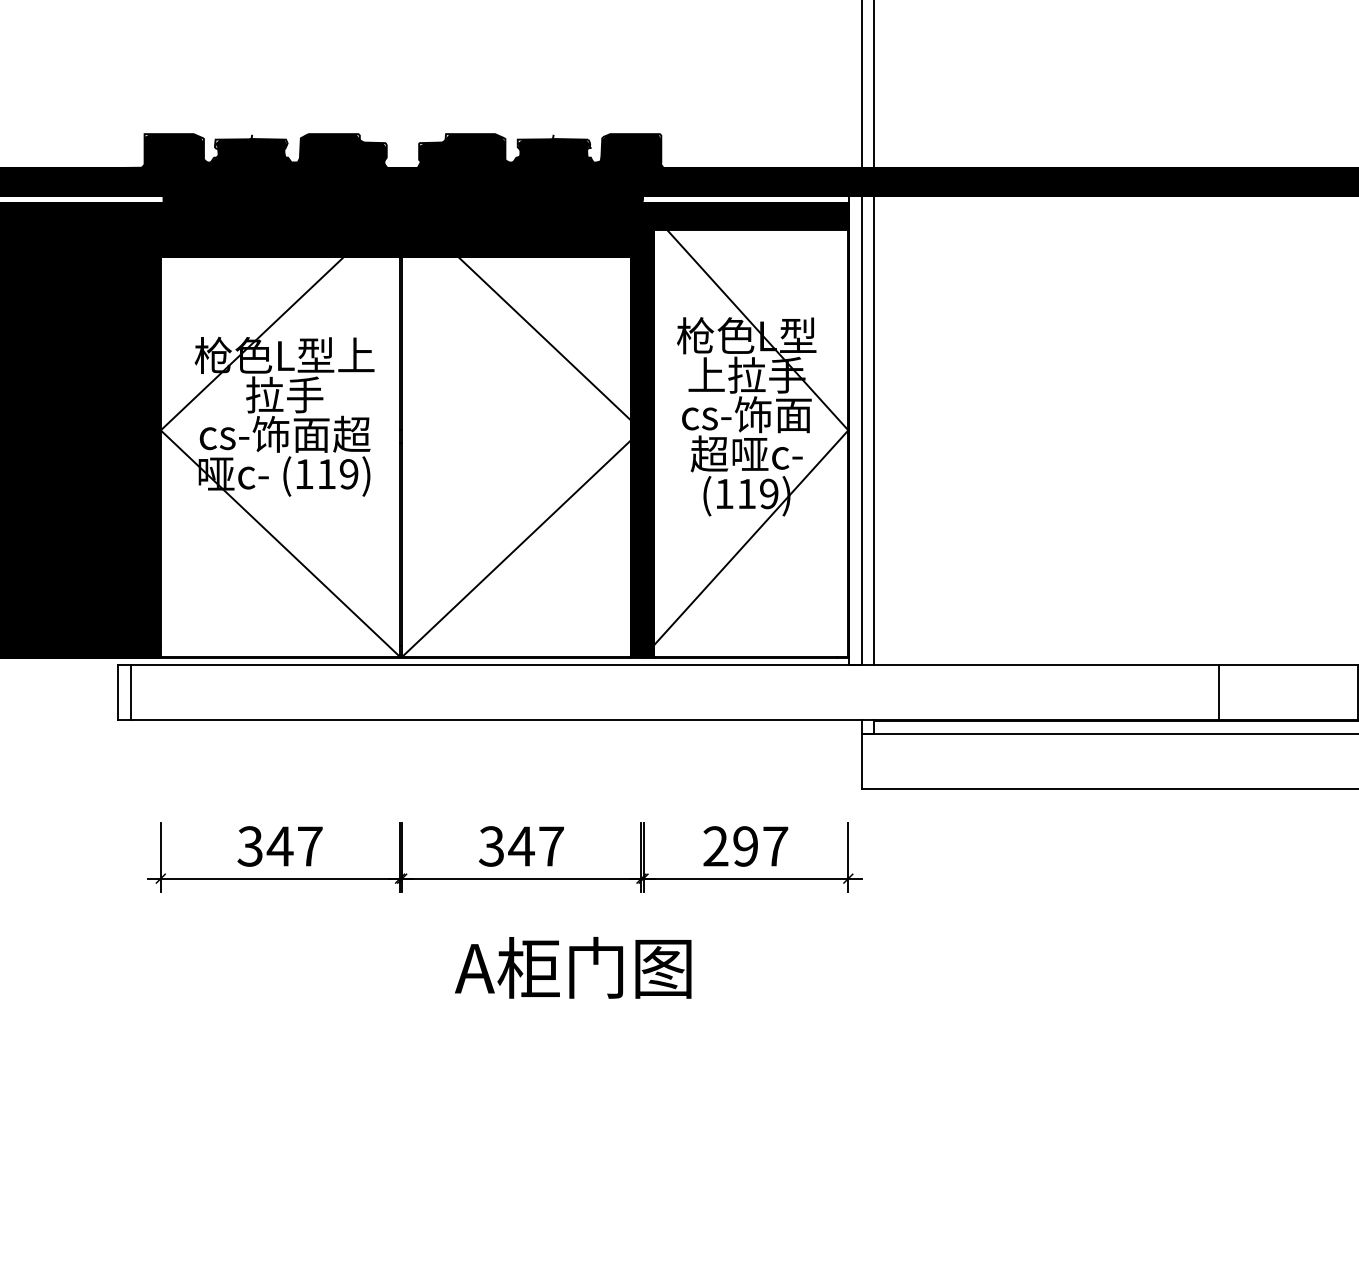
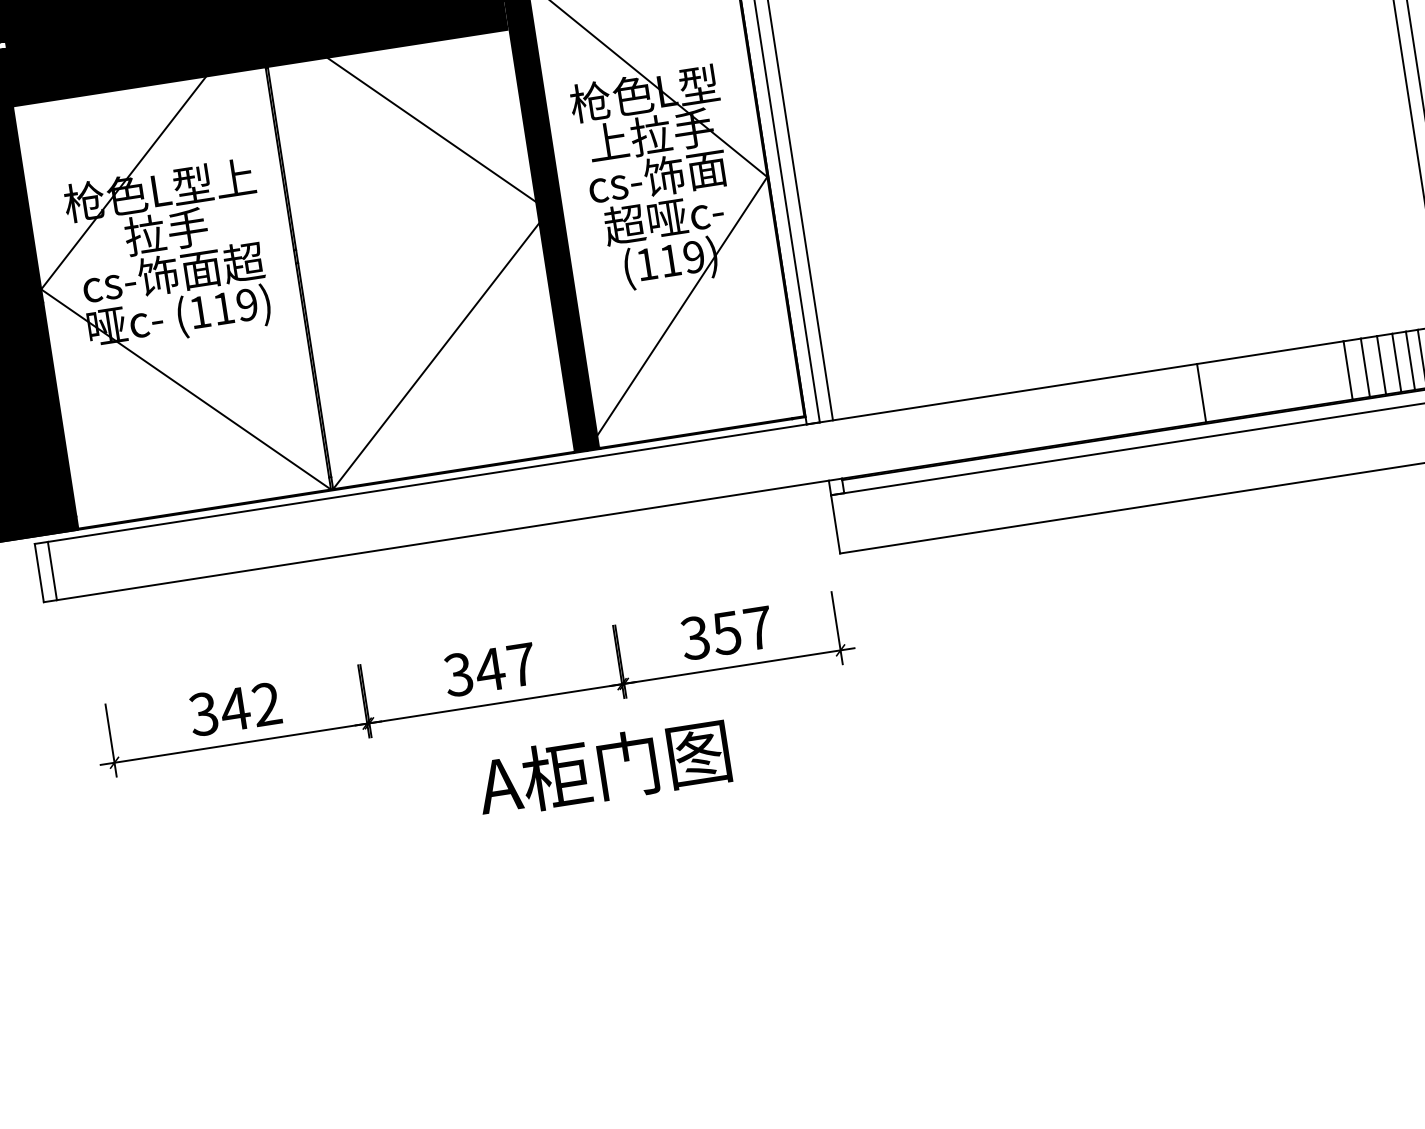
text: (309, 846) -> (266, 704), 347 -> 342
text: (730, 846) -> (710, 635), 297 -> 357
text: (573, 967) -> (603, 767), moved

